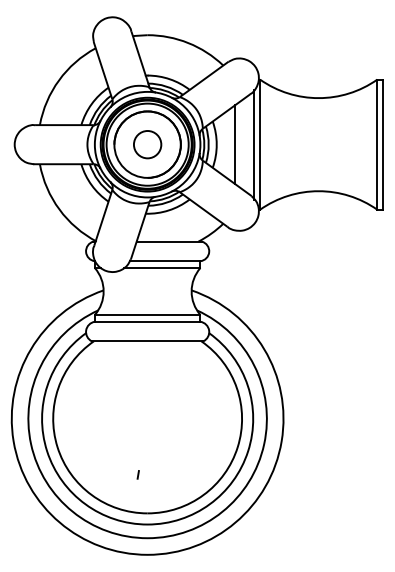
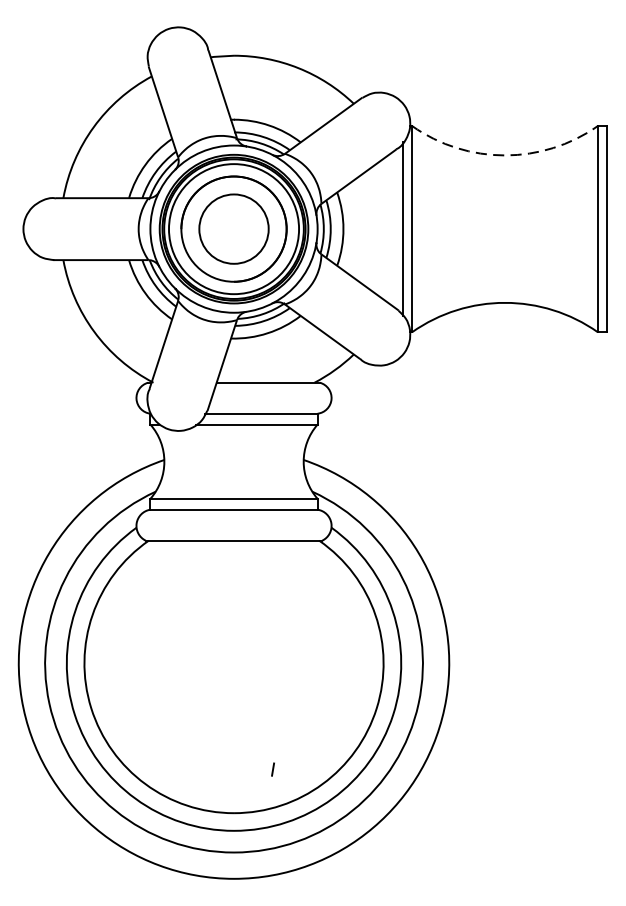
arc: (318, 98) -> (504, 156), solid -> dashed
circle: (147, 144) -> (233, 228), size x1.6
line: (234, 144) -> (371, 228), removed
line: (137, 474) -> (271, 769), moved

